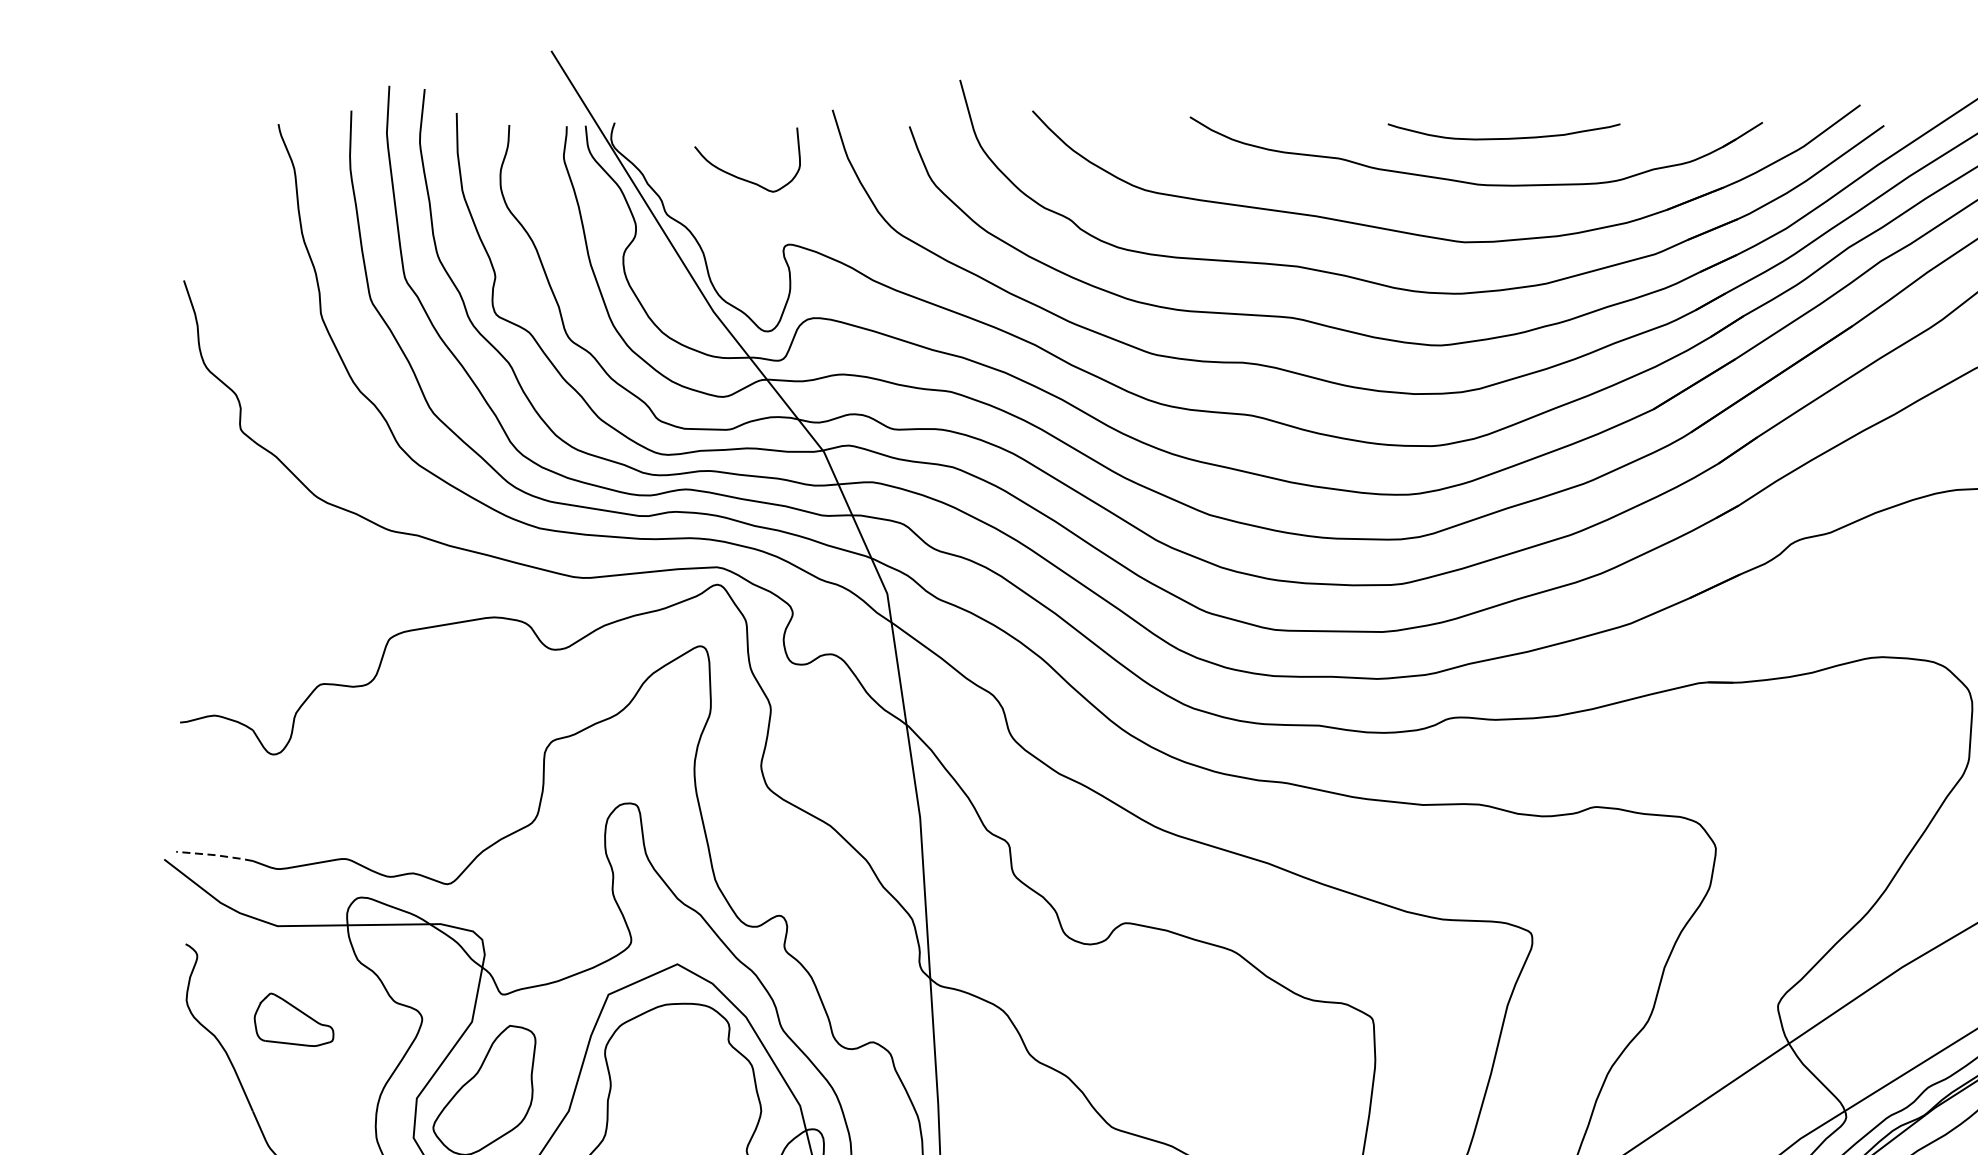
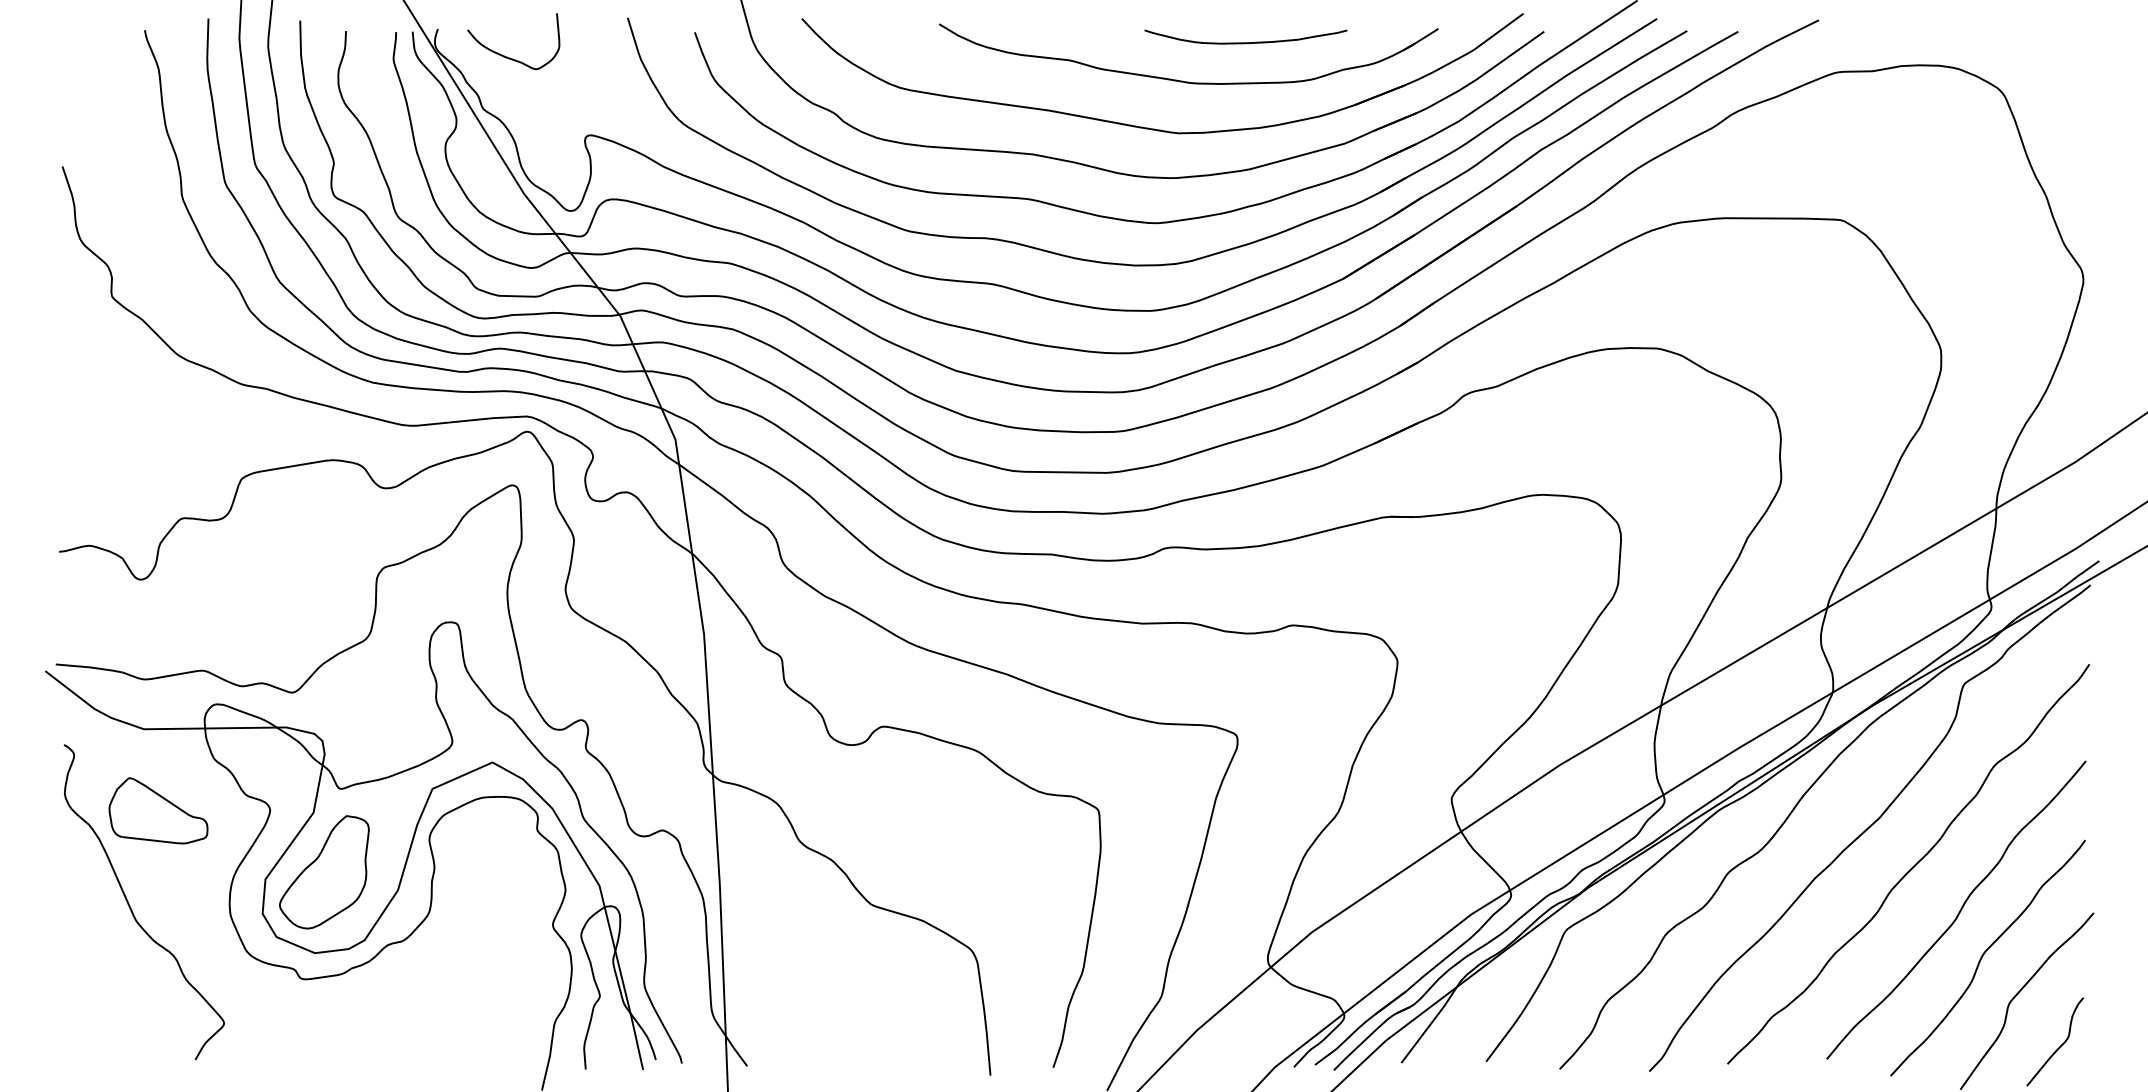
curve: (1503, 138) -> (1245, 42), moved
curve: (740, 177) -> (507, 56), moved
line: (214, 855) -> (89, 667), dashed -> solid
part: (294, 1019) -> (158, 810), size x1.43

